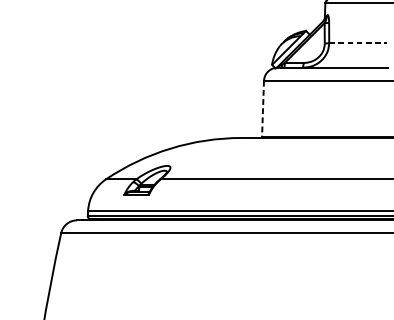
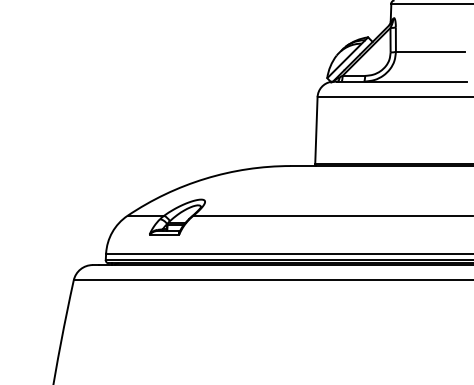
line: (357, 42) -> (430, 51), dashed -> solid
line: (263, 108) -> (316, 130), dashed -> solid

